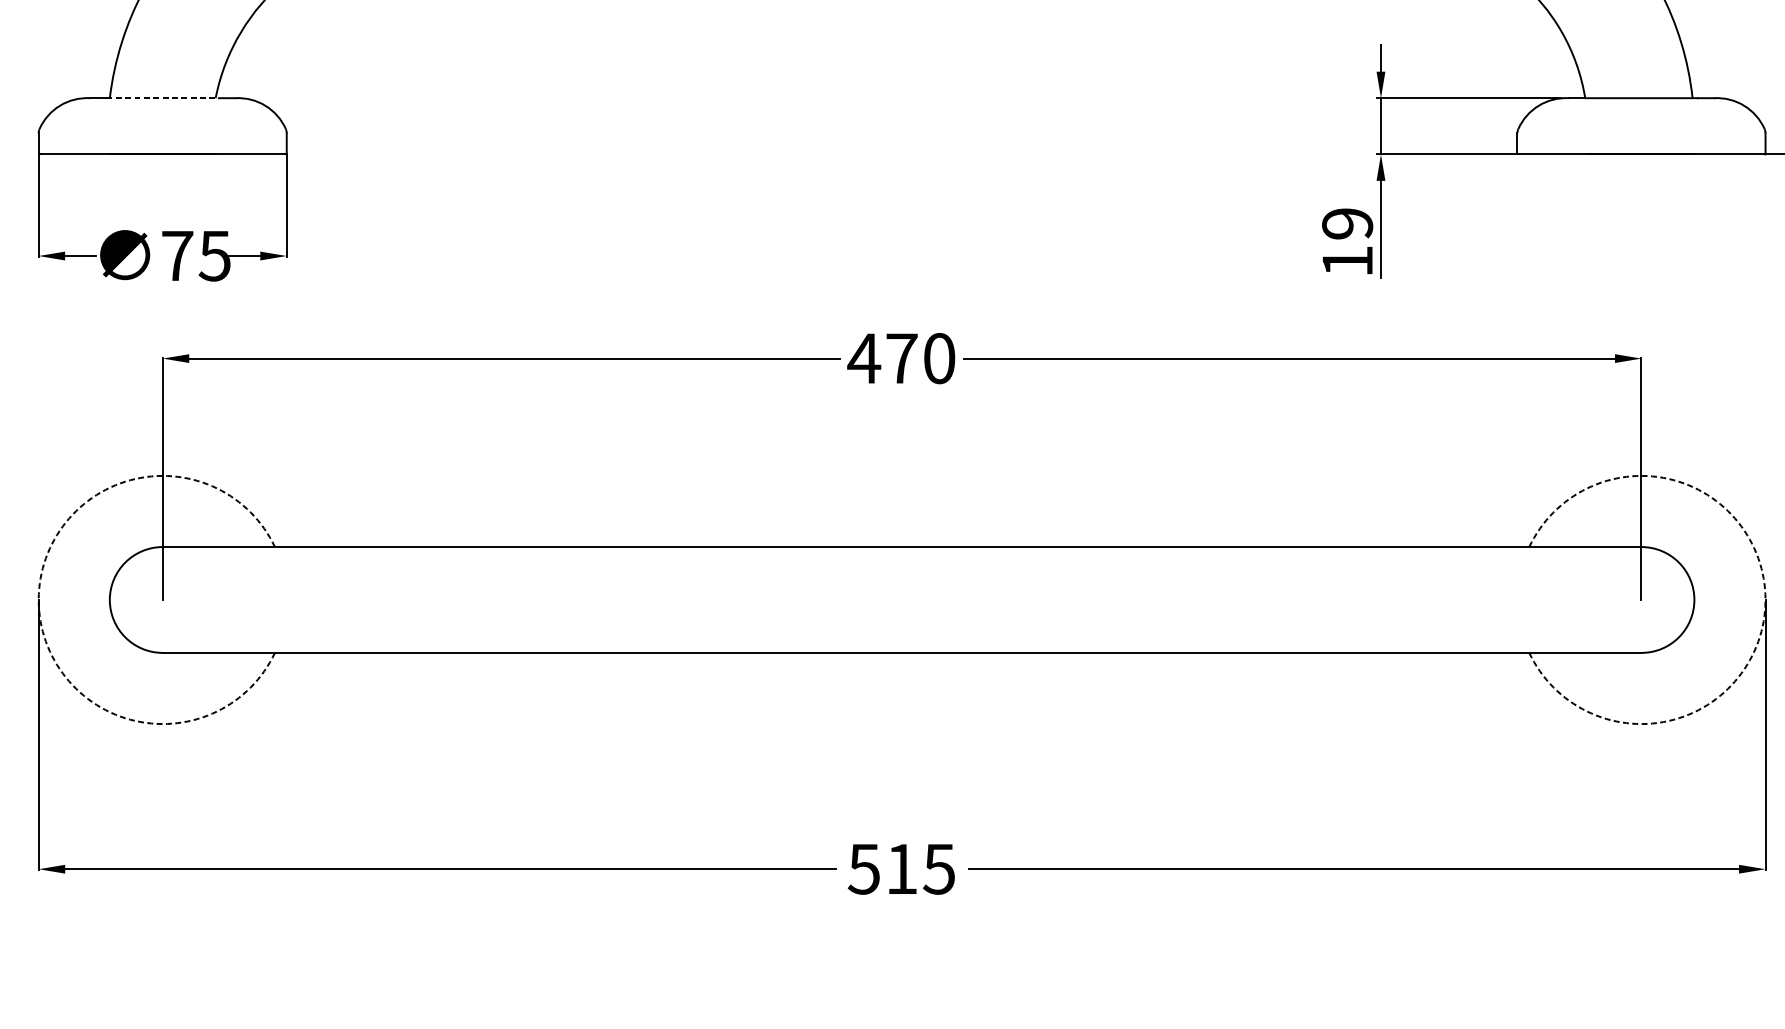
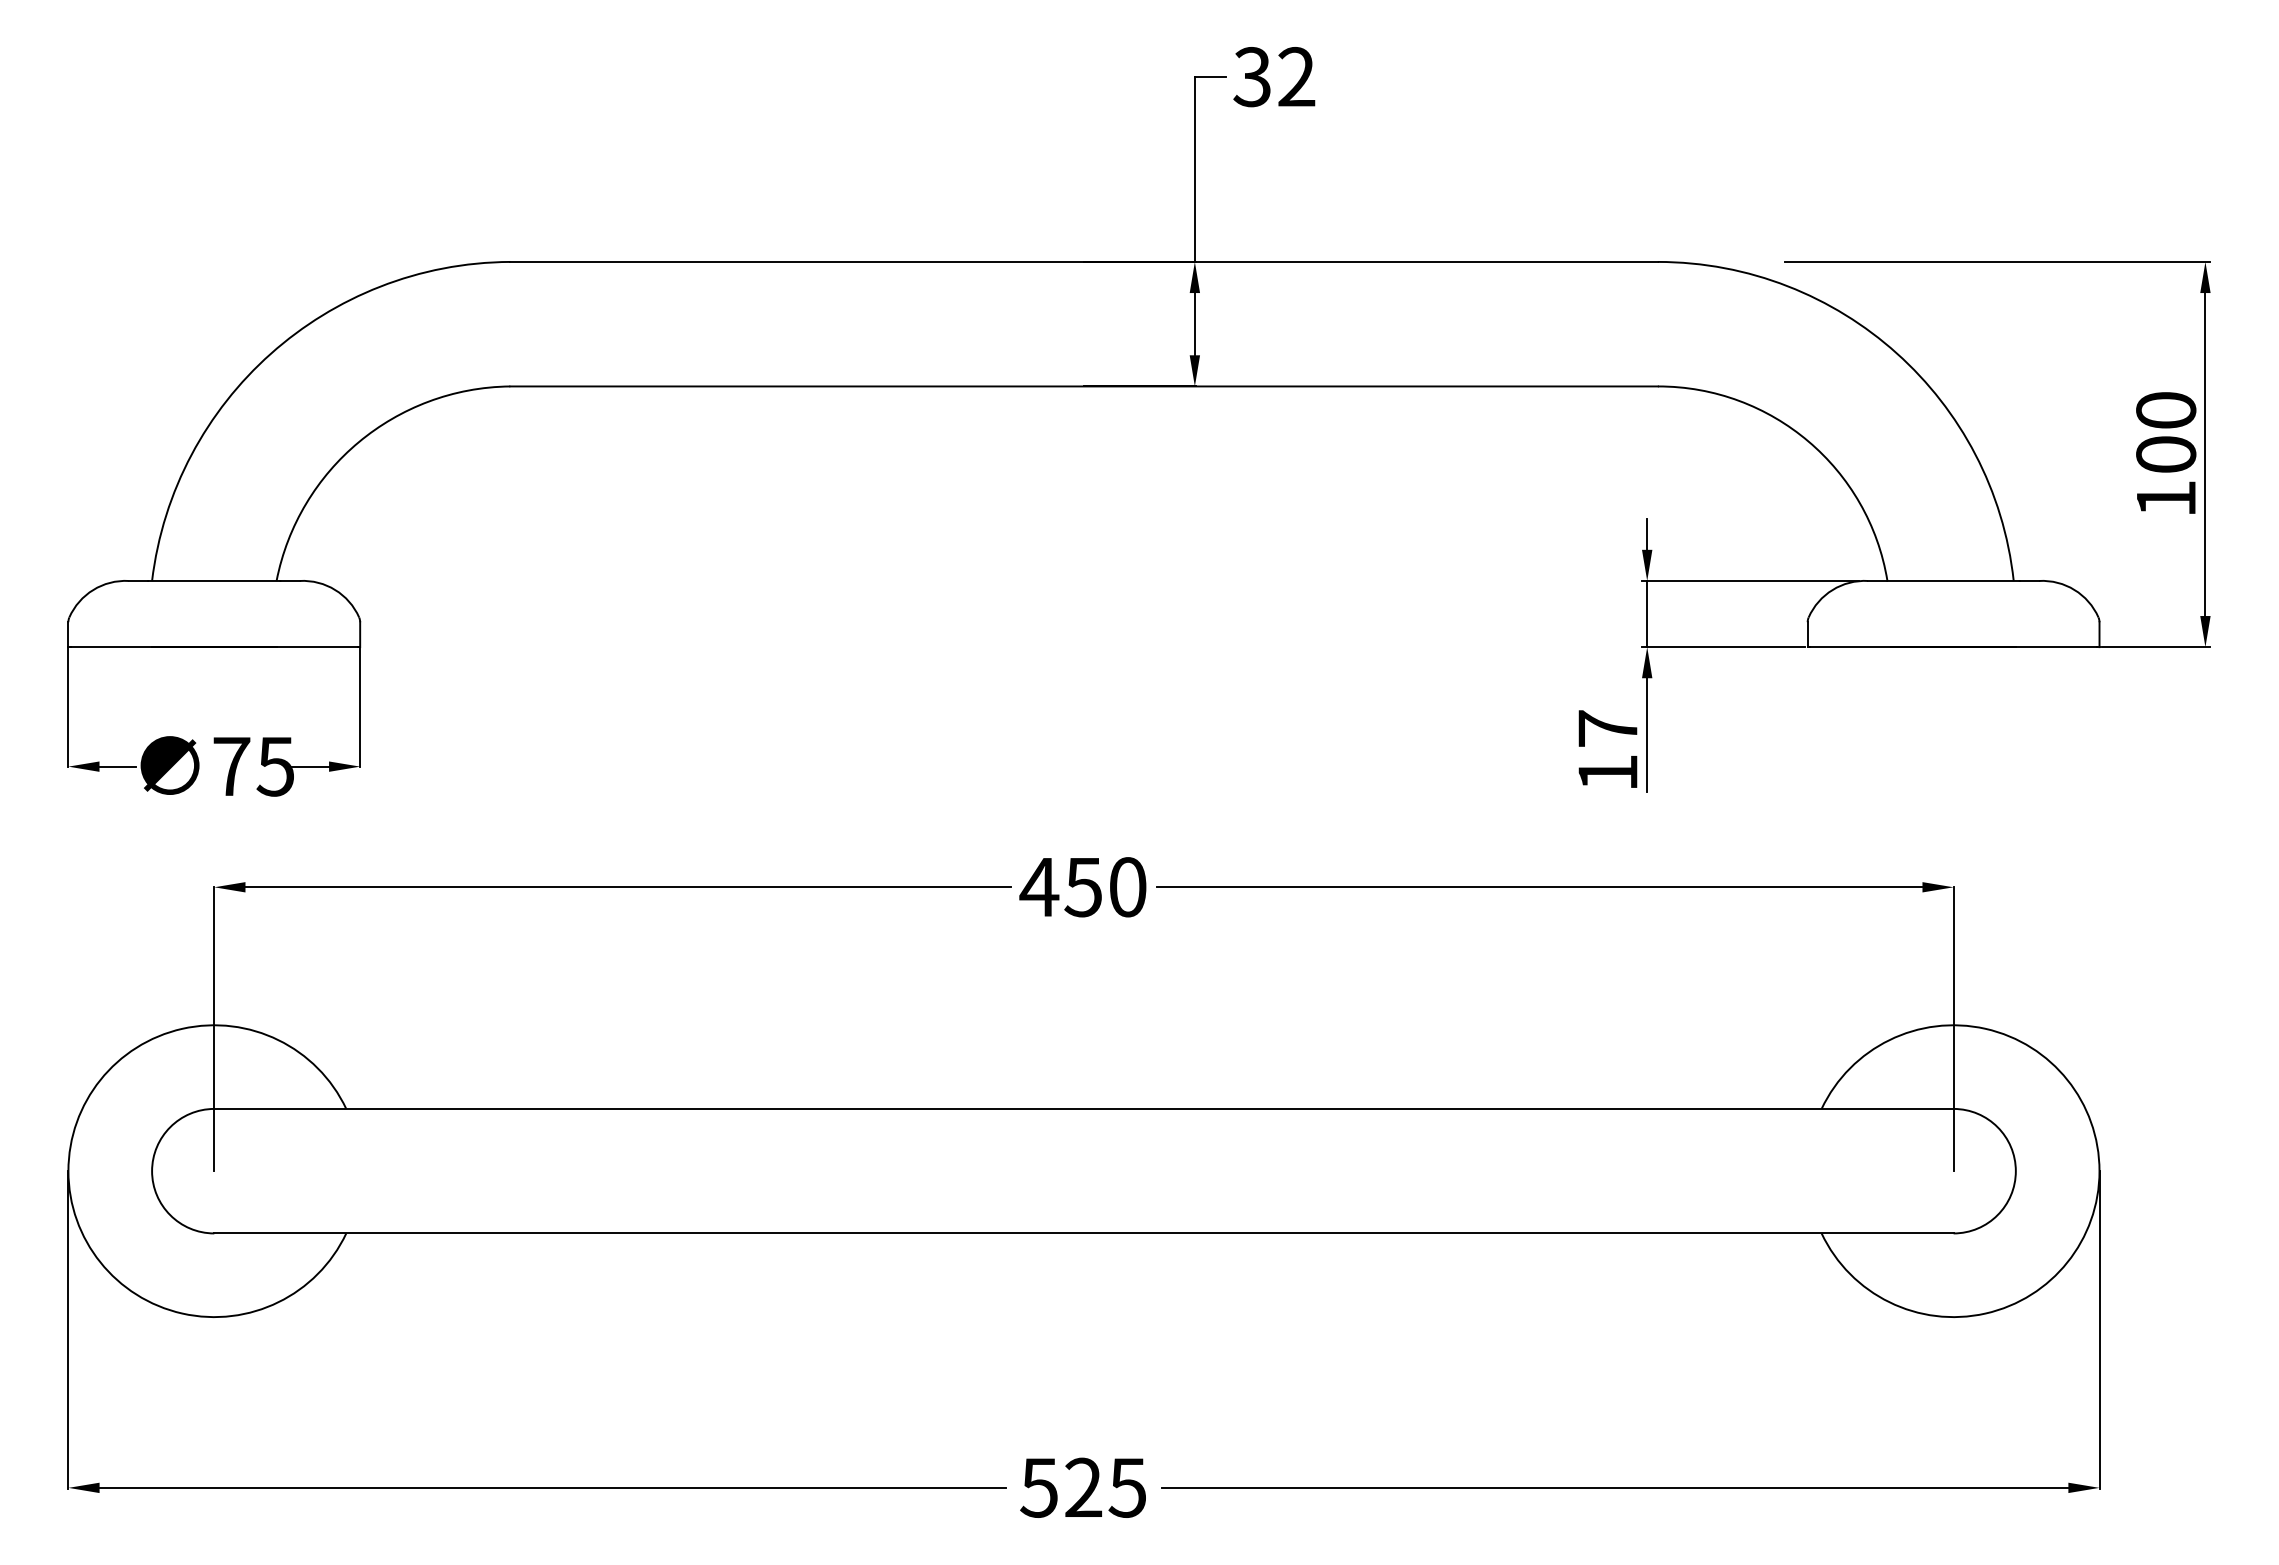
line: (162, 97) -> (214, 580), dashed -> solid
text: (1347, 223) -> (1607, 728), 19 -> 17
text: (901, 358) -> (1083, 887), 470 -> 450
arc: (38, 600) -> (68, 1171), dashed -> solid
arc: (1765, 600) -> (2099, 1171), dashed -> solid
text: (901, 868) -> (1083, 1486), 515 -> 525

